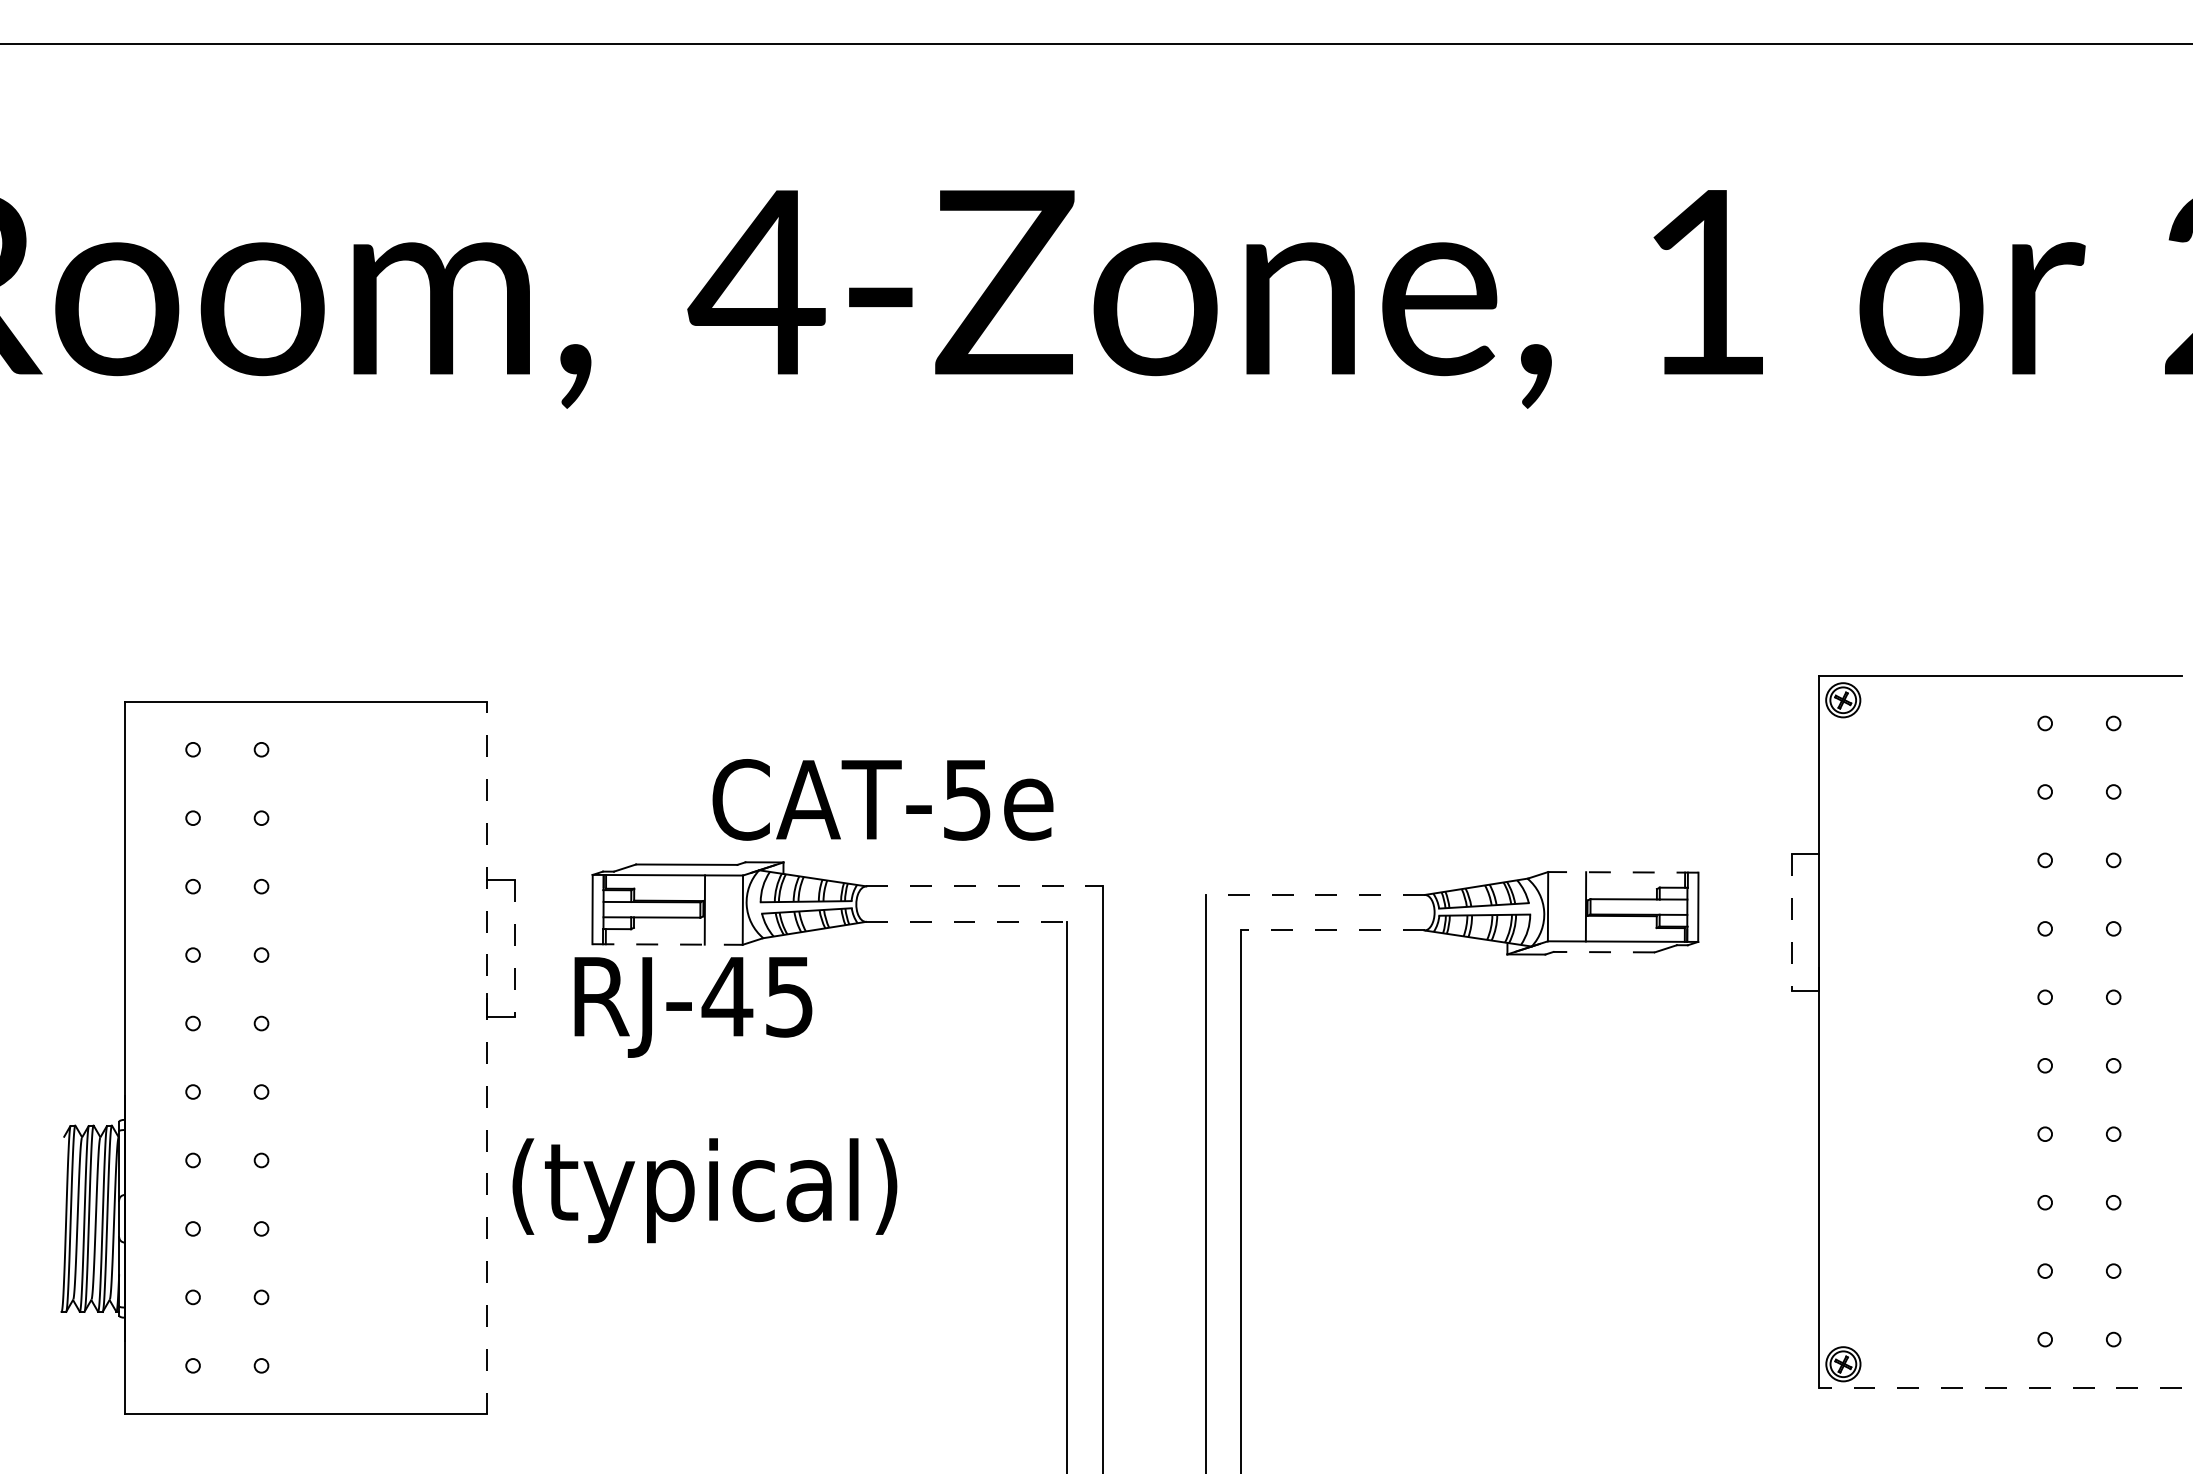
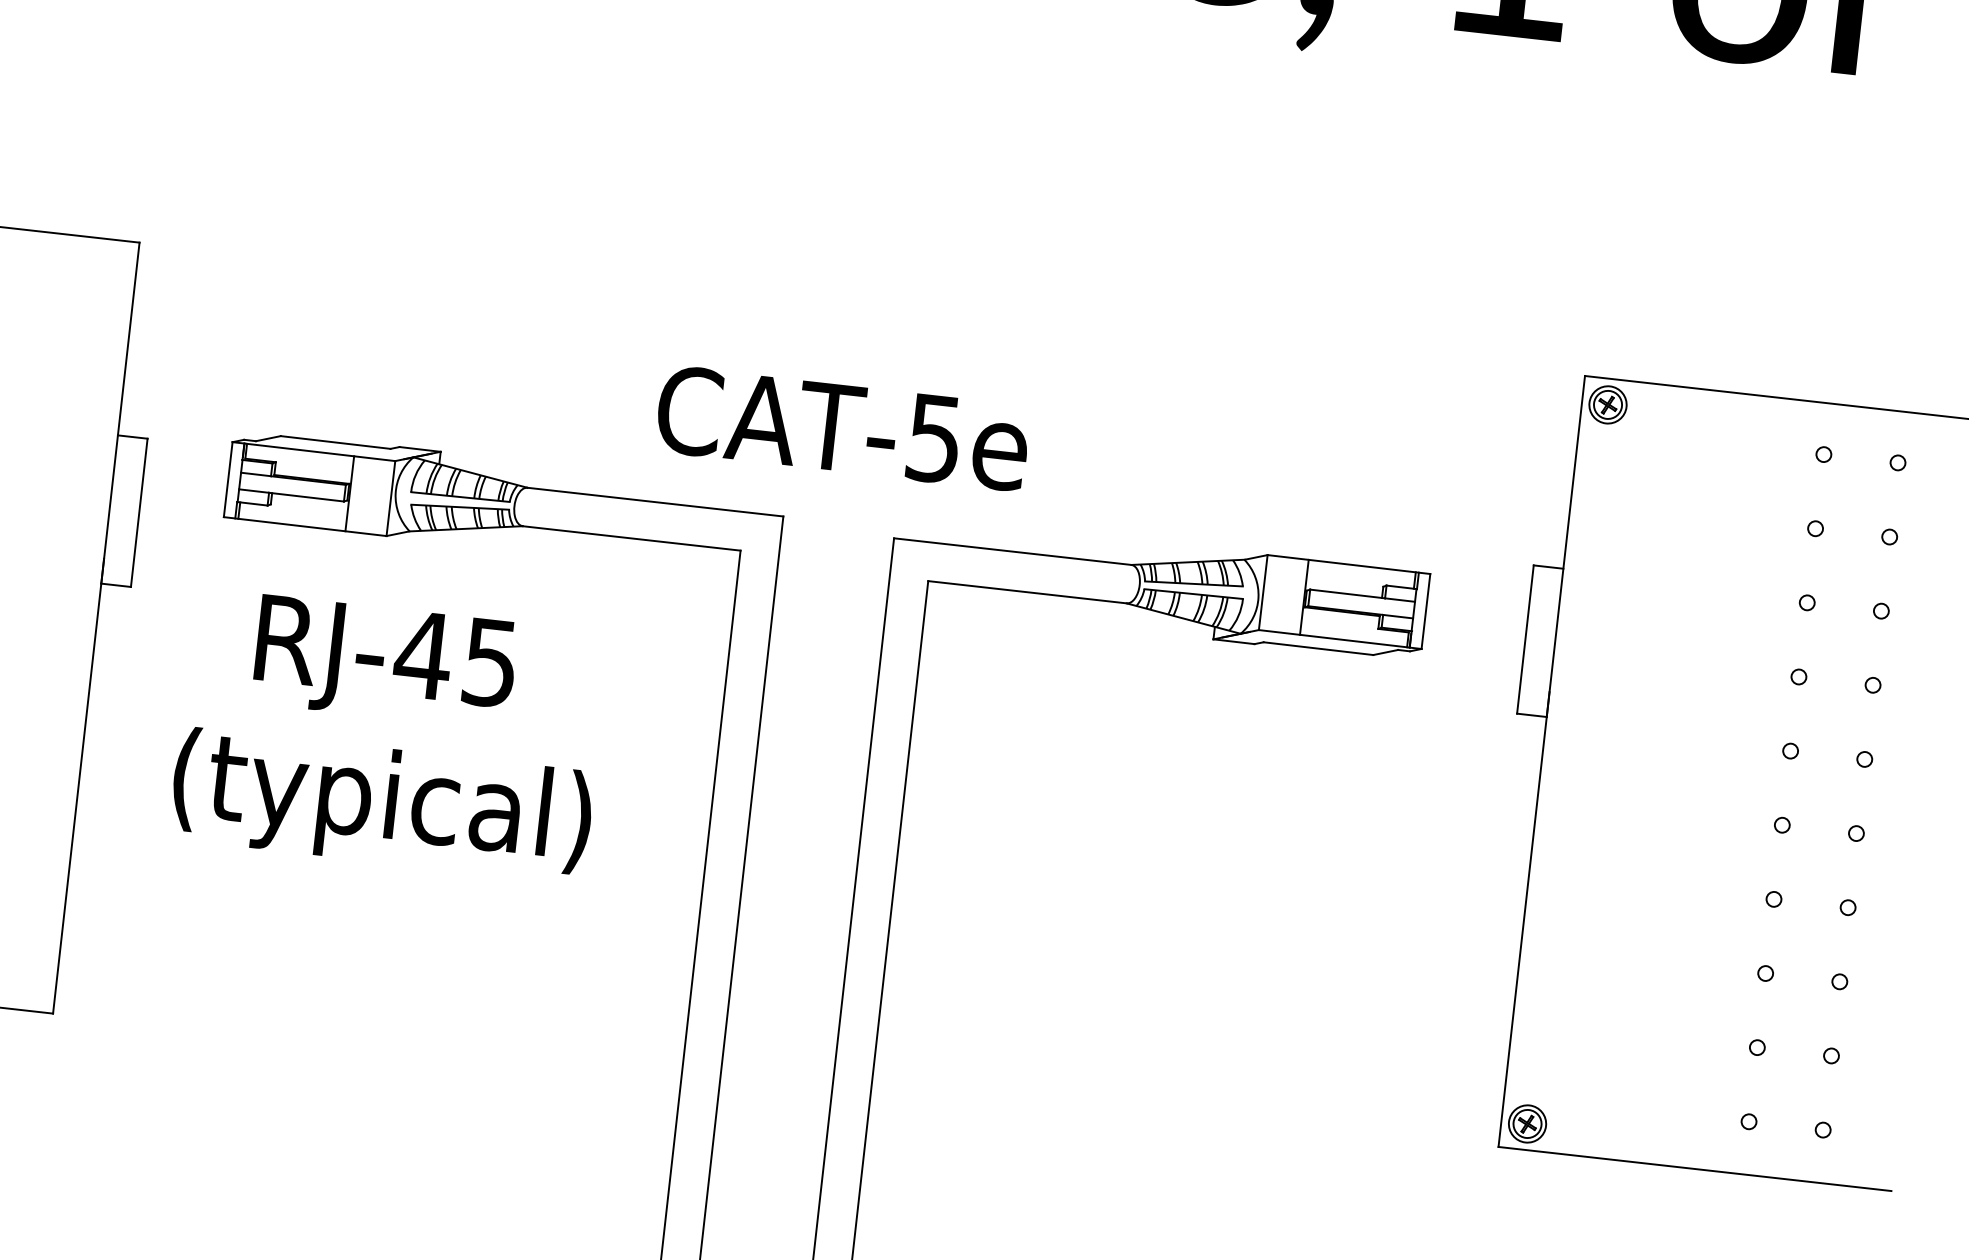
text: (882, 799) -> (842, 427), moved
line: (1622, 872) -> (1348, 564), dashed -> solid
line: (985, 886) -> (656, 502), dashed -> solid
line: (1315, 894) -> (1012, 551), dashed -> solid
line: (966, 921) -> (631, 537), dashed -> solid
line: (1791, 923) -> (1524, 640), dashed -> solid
line: (1332, 930) -> (1026, 592), dashed -> solid
line: (668, 944) -> (306, 526), dashed -> solid
line: (514, 949) -> (138, 513), dashed -> solid
line: (1604, 952) -> (1318, 649), dashed -> solid
text: (693, 1007) -> (385, 662), moved
line: (487, 1058) -> (96, 628), dashed -> solid
text: (704, 1190) -> (381, 804), moved
line: (2000, 1388) -> (1694, 1169), dashed -> solid

